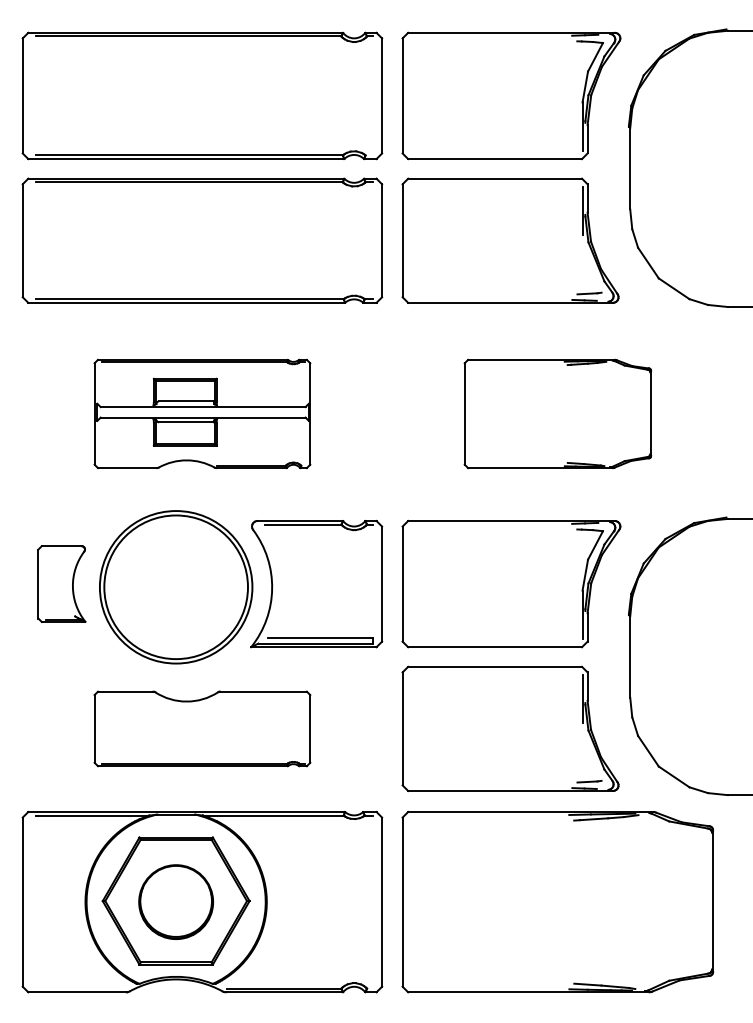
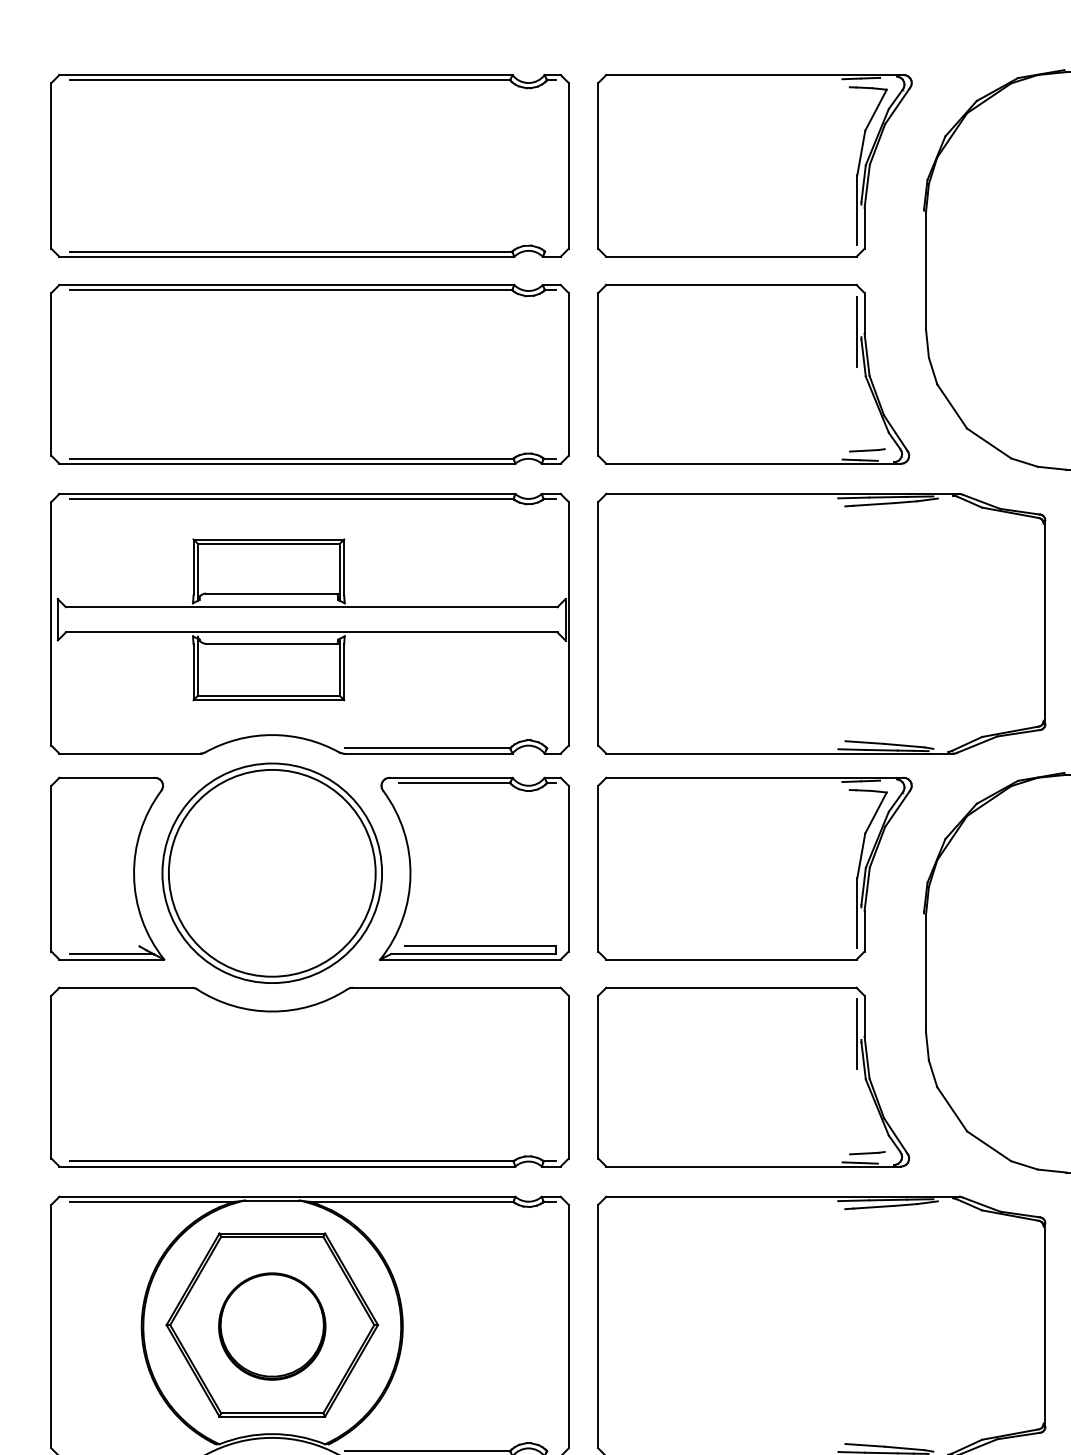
part: (202, 413) -> (310, 623), size x1.67
part: (557, 413) -> (821, 623), size x1.67
part: (61, 583) -> (107, 867), size x1.67
part: (202, 728) -> (310, 1076), size x1.67

